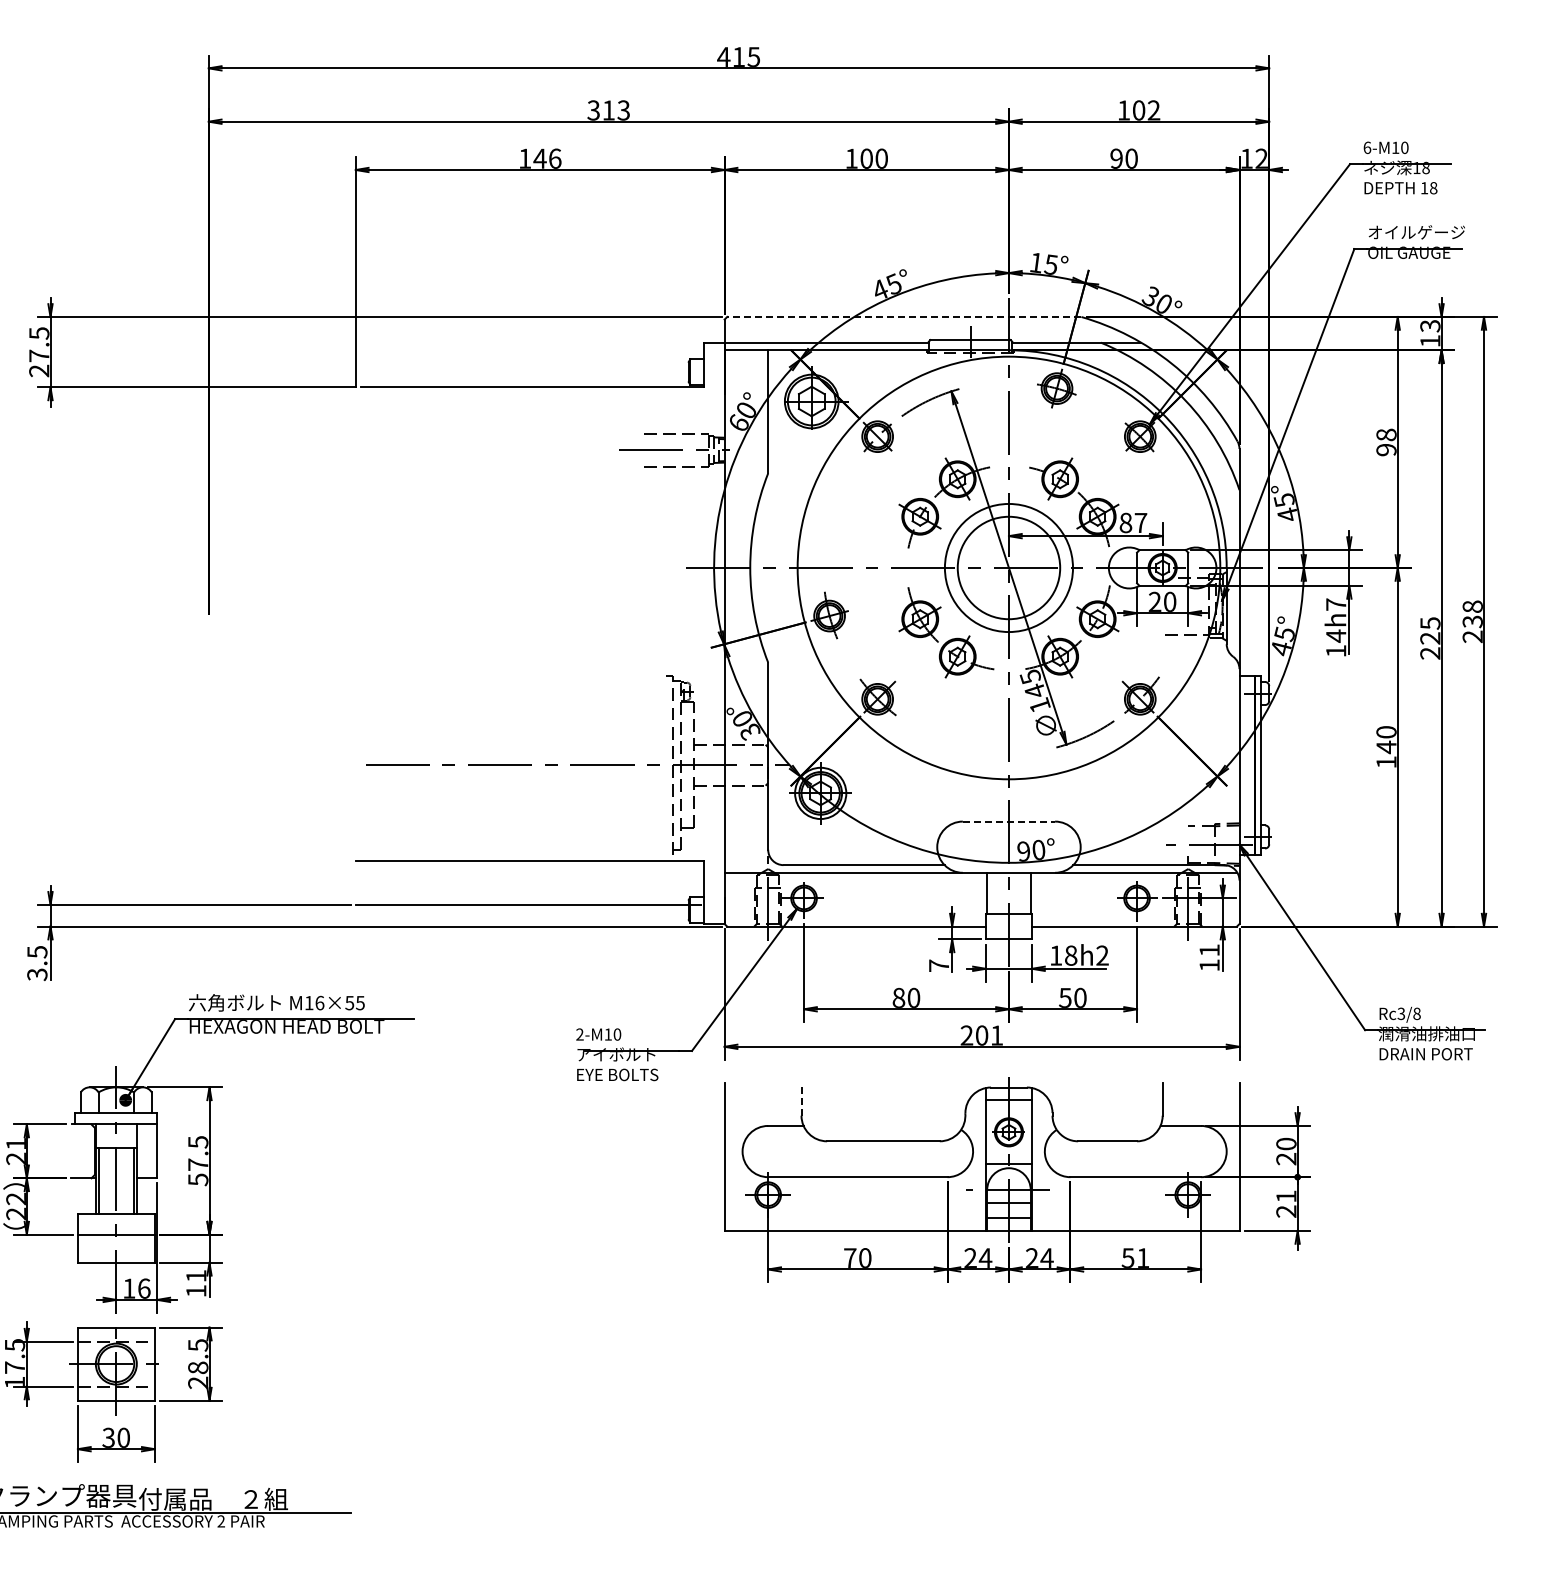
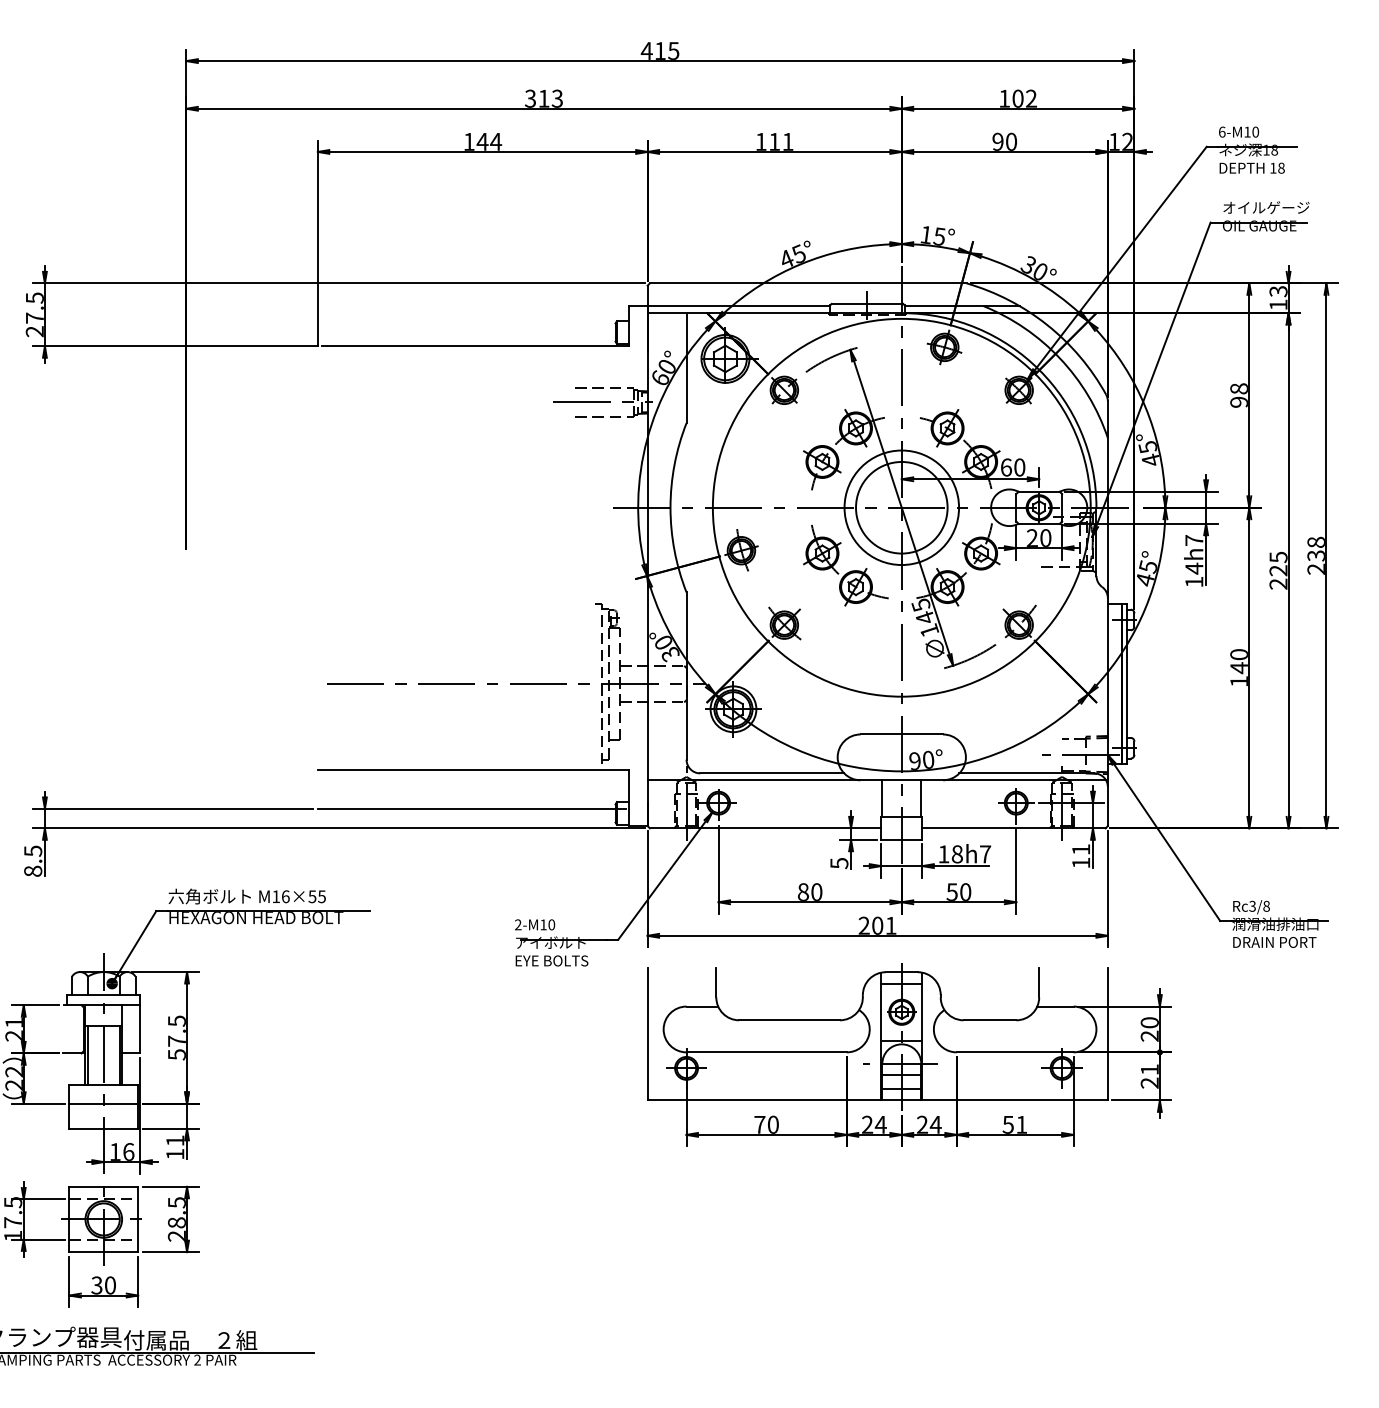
text: (554, 158) -> (495, 141), 146 -> 144
text: (873, 158) -> (780, 141), 100 -> 111
line: (903, 316) -> (807, 282), dashed -> solid
text: (1133, 522) -> (1013, 467), 87 -> 60
line: (1009, 821) -> (902, 734), dashed -> solid
text: (1102, 955) -> (985, 854), 18h2 -> 18h7
text: (939, 965) -> (839, 863), 7 -> 5
text: (37, 974) -> (33, 871), 3.5 -> 8.5
line: (801, 1098) -> (716, 982), dashed -> solid

